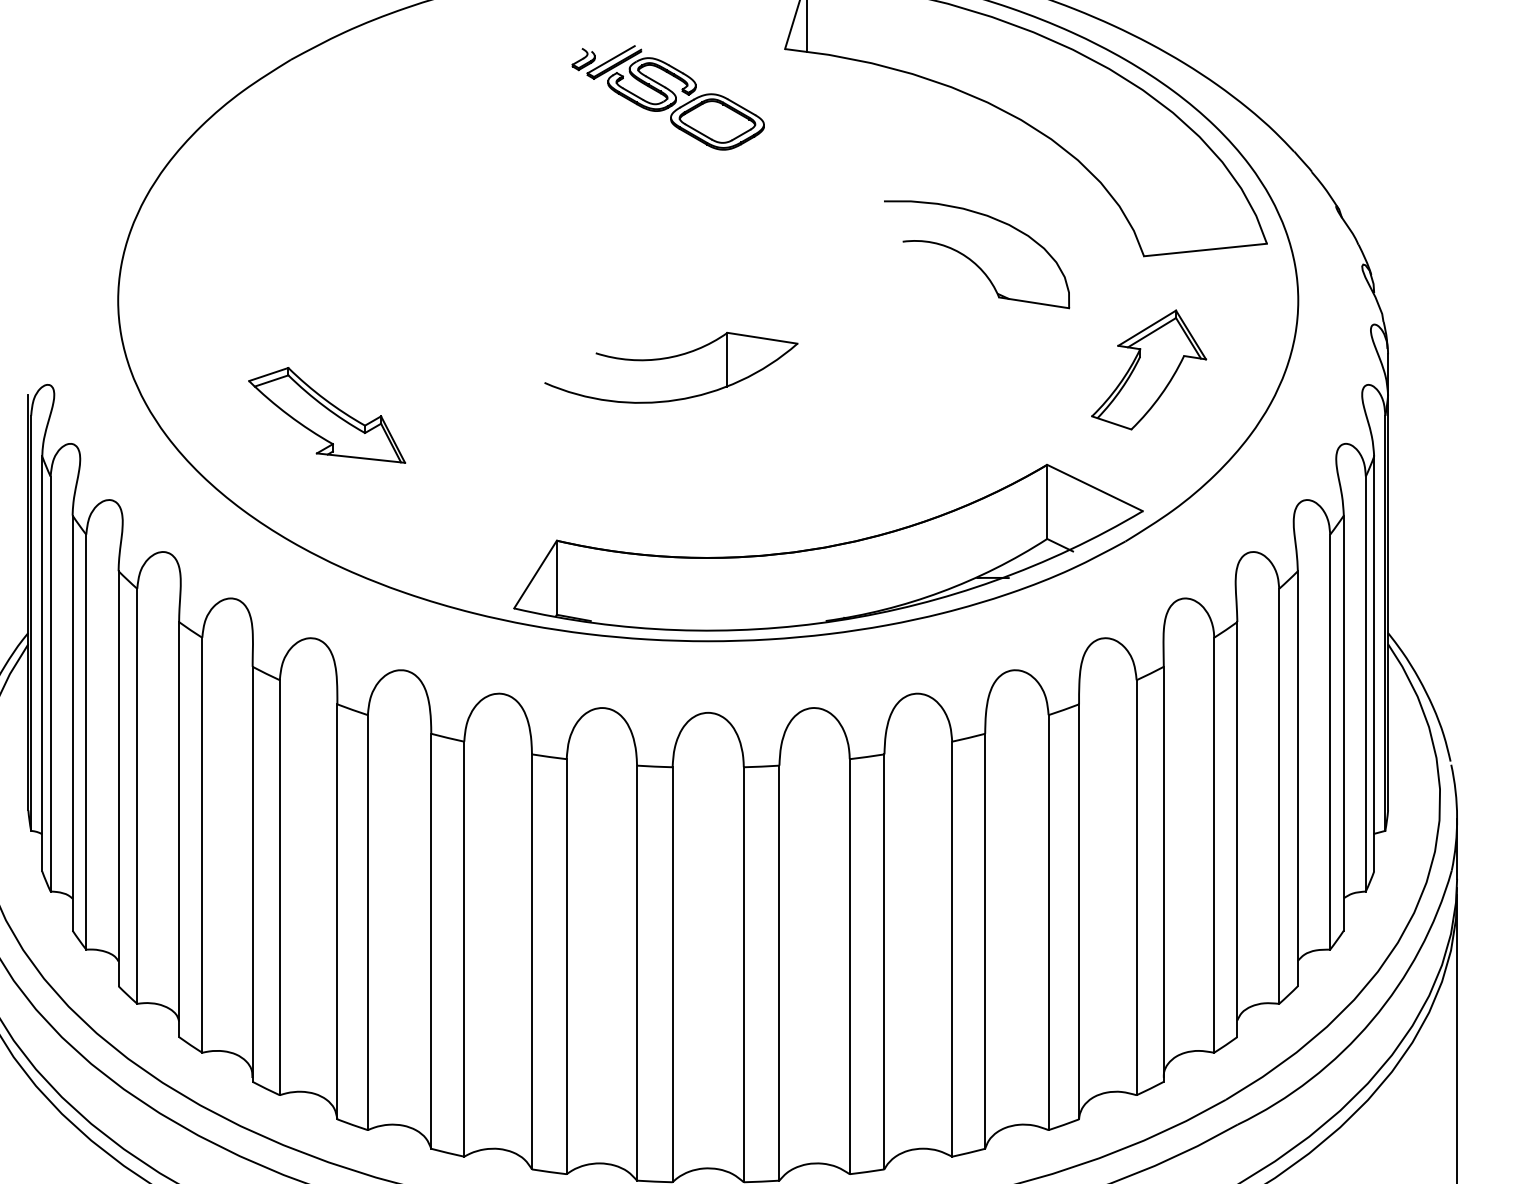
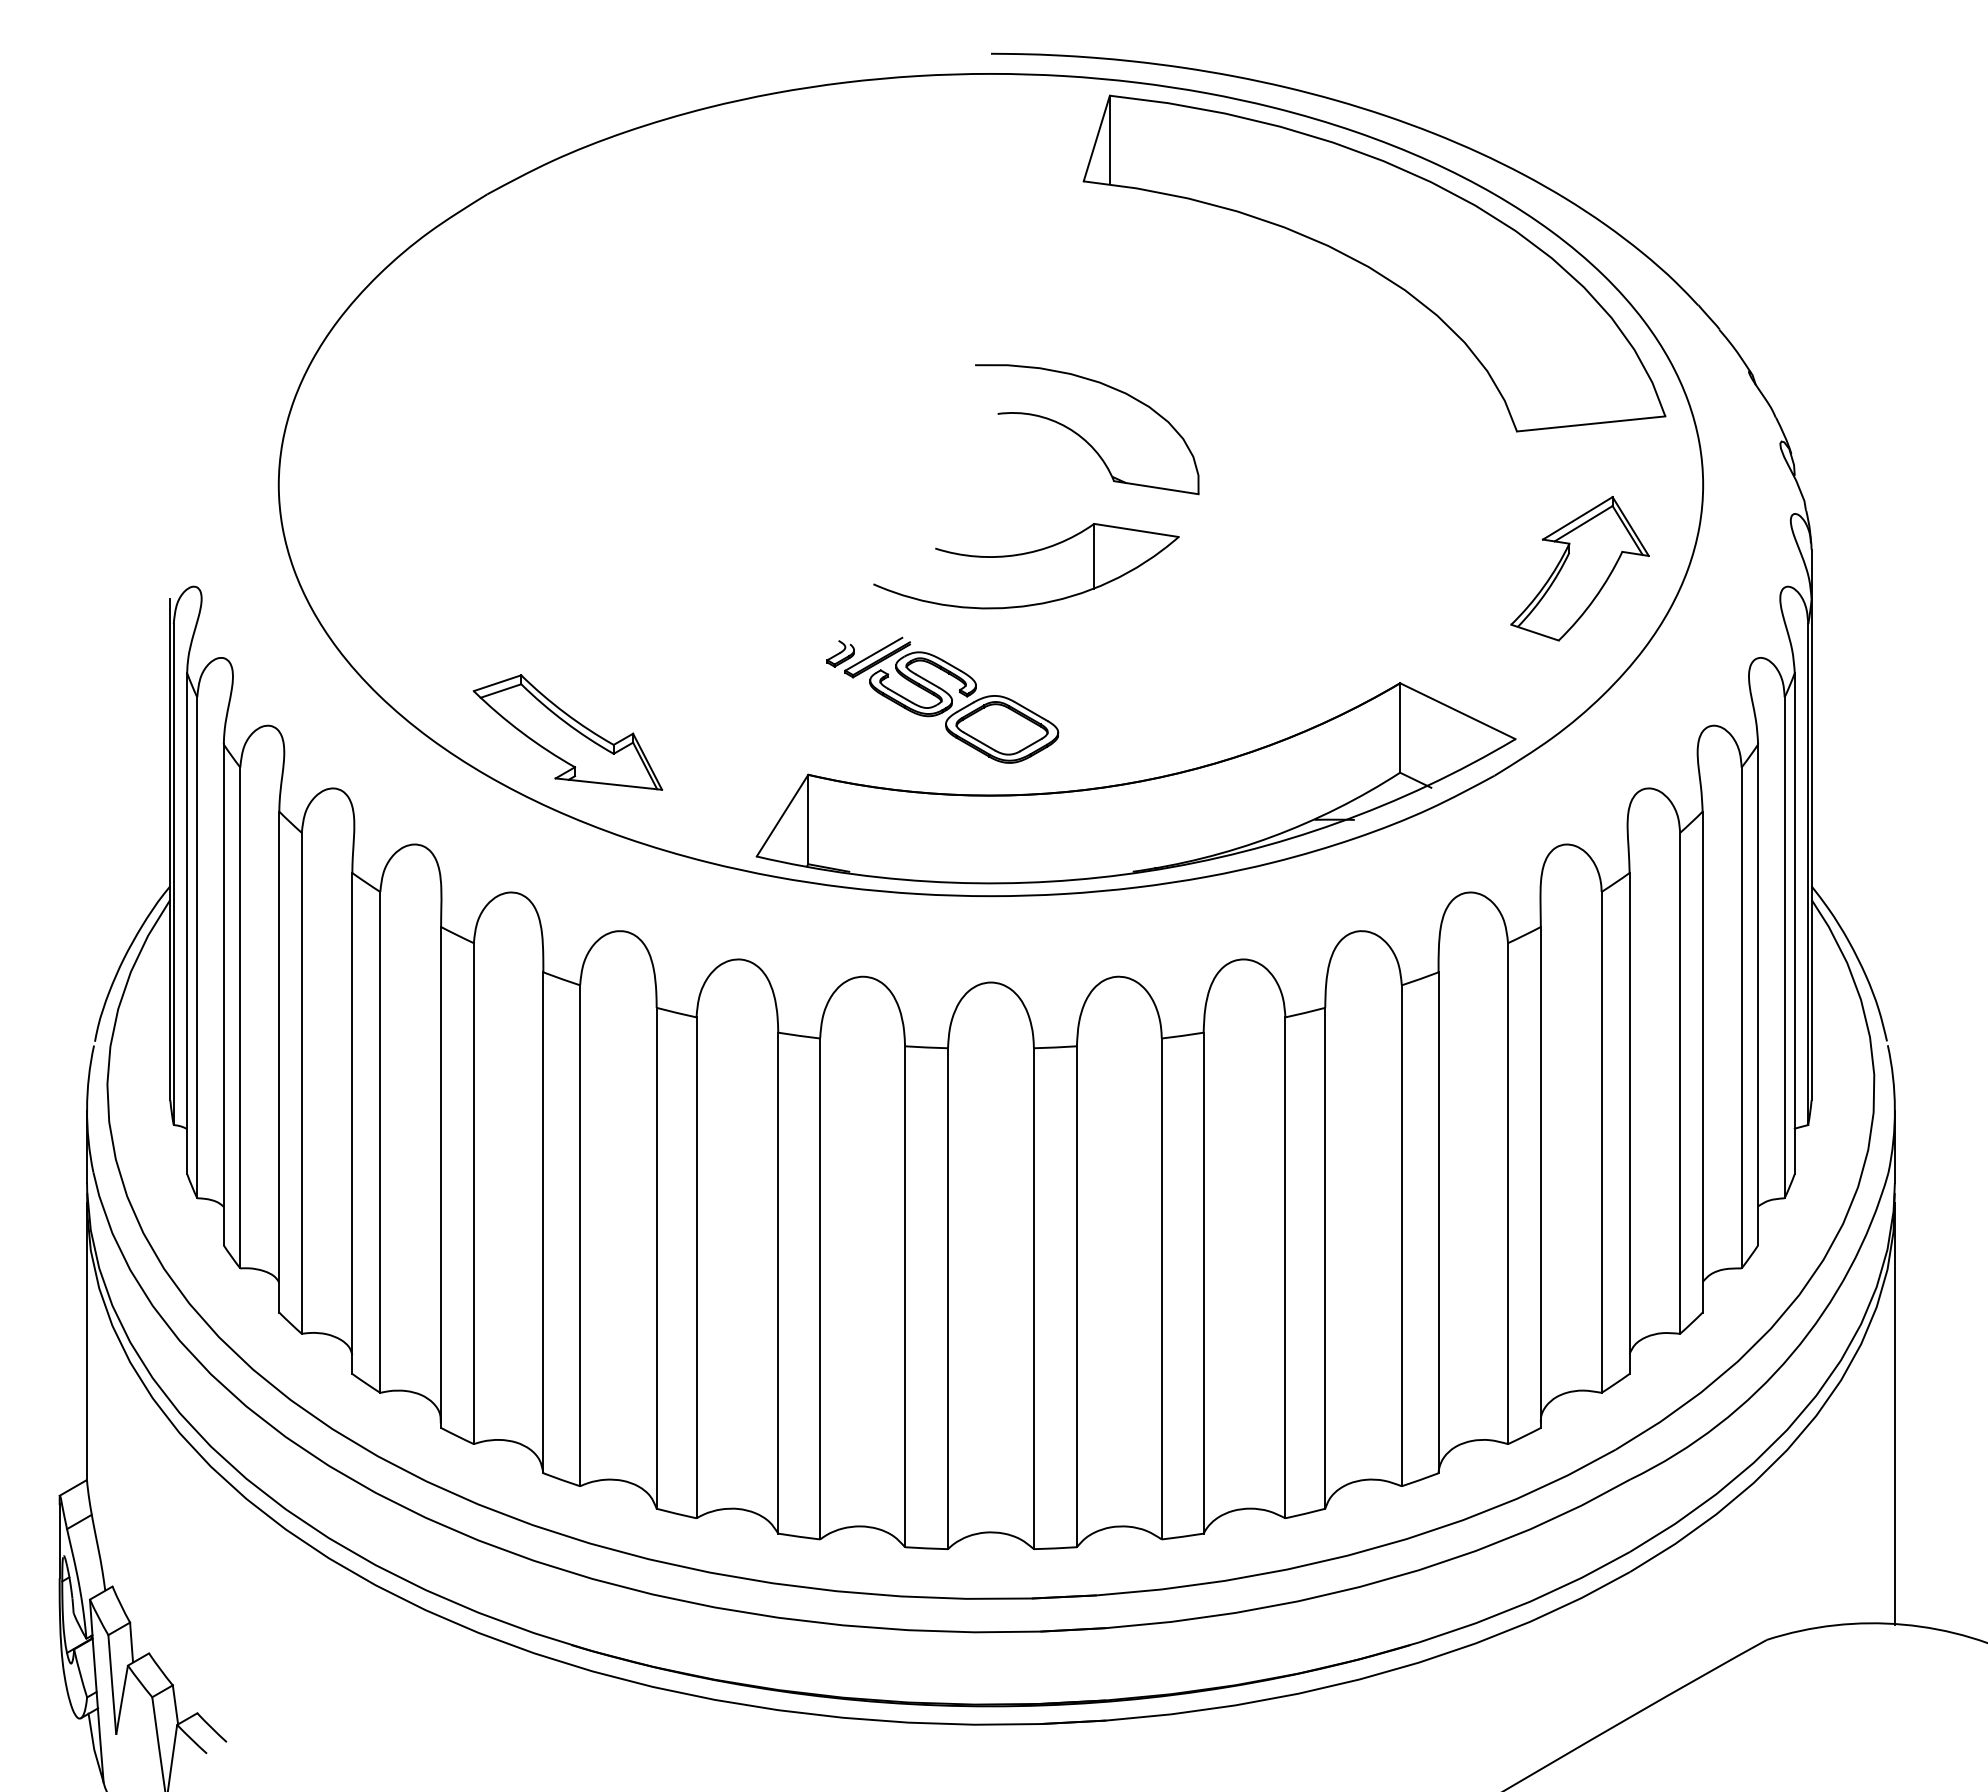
part: (668, 97) -> (942, 699), moved
part: (973, 261) -> (1083, 437), moved
part: (671, 358) -> (1026, 554), moved
part: (1148, 369) -> (1579, 568), moved
part: (326, 415) -> (567, 732), moved

